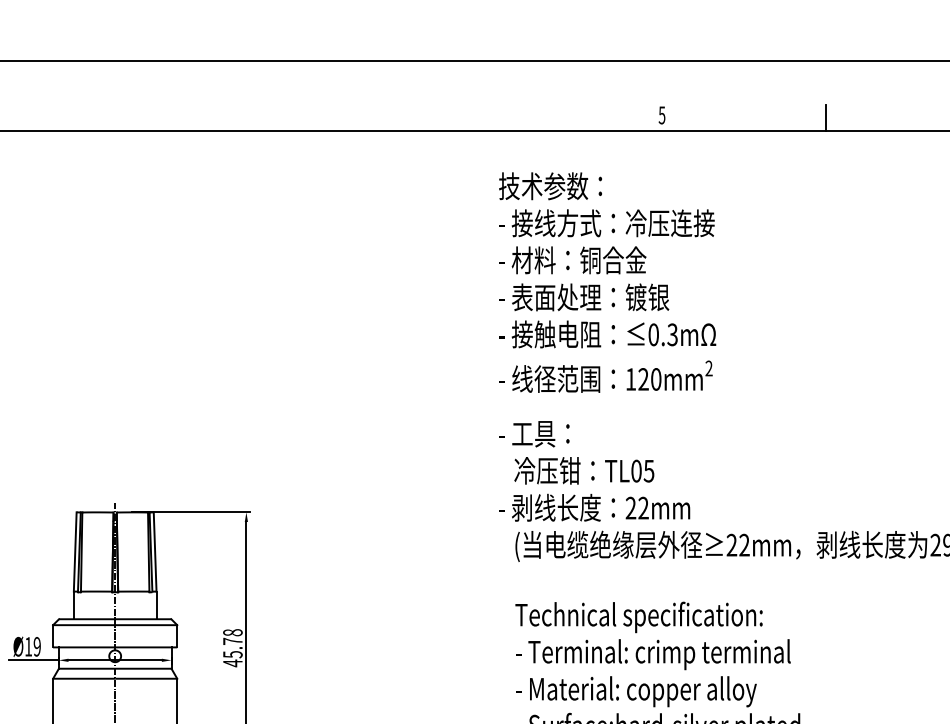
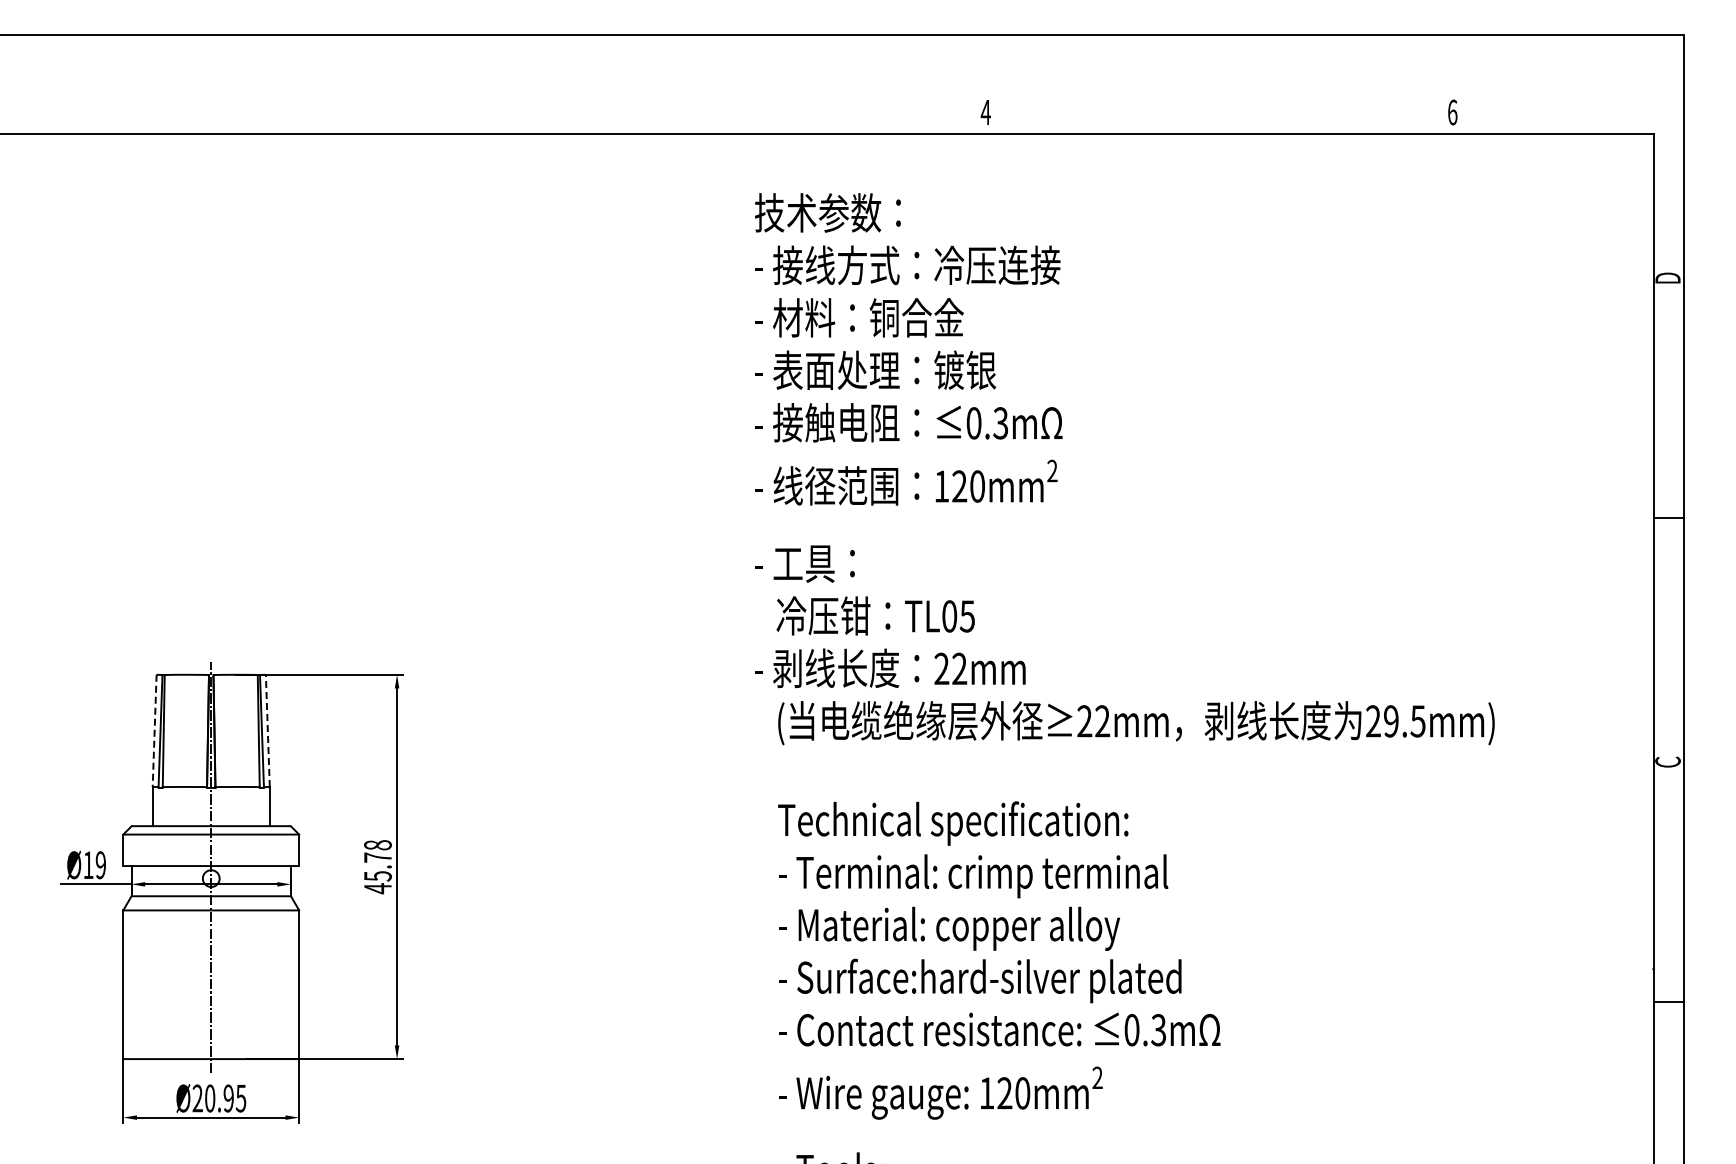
text: (661, 115) -> (985, 112), 5 -> 4
line: (826, 117) -> (1218, 115), removed
line: (154, 551) -> (267, 730), solid -> dashed
line: (75, 552) -> (154, 731), solid -> dashed

